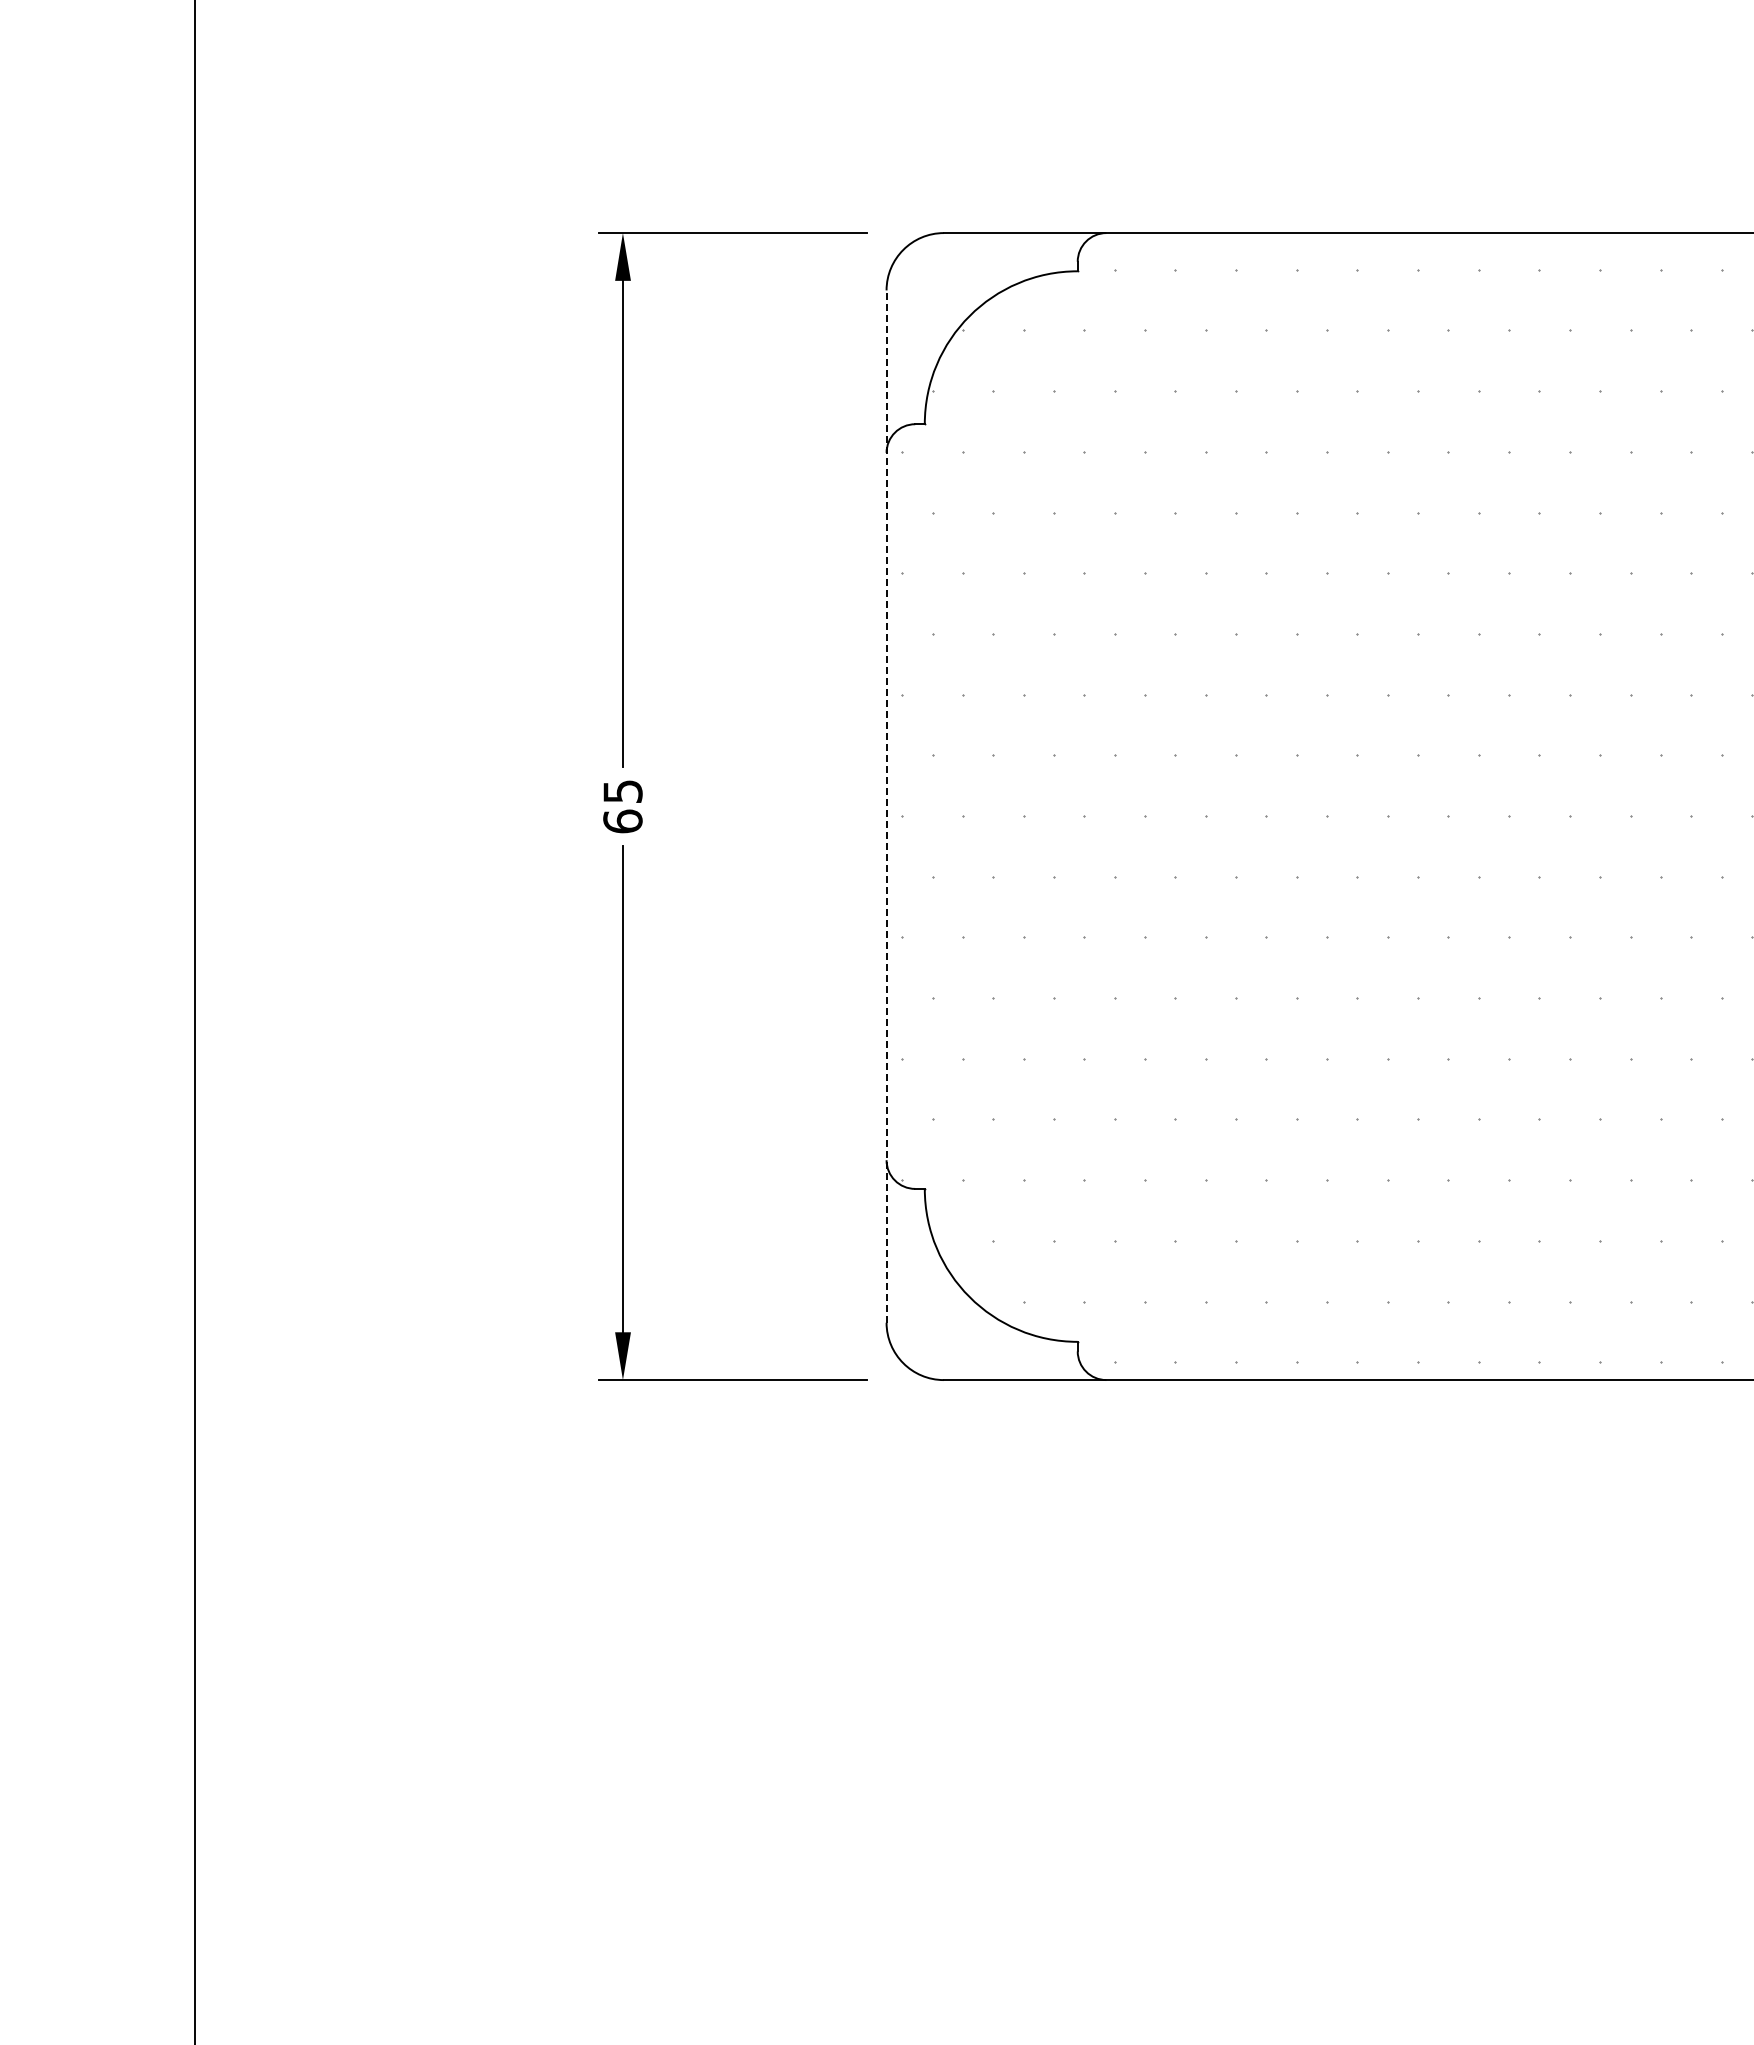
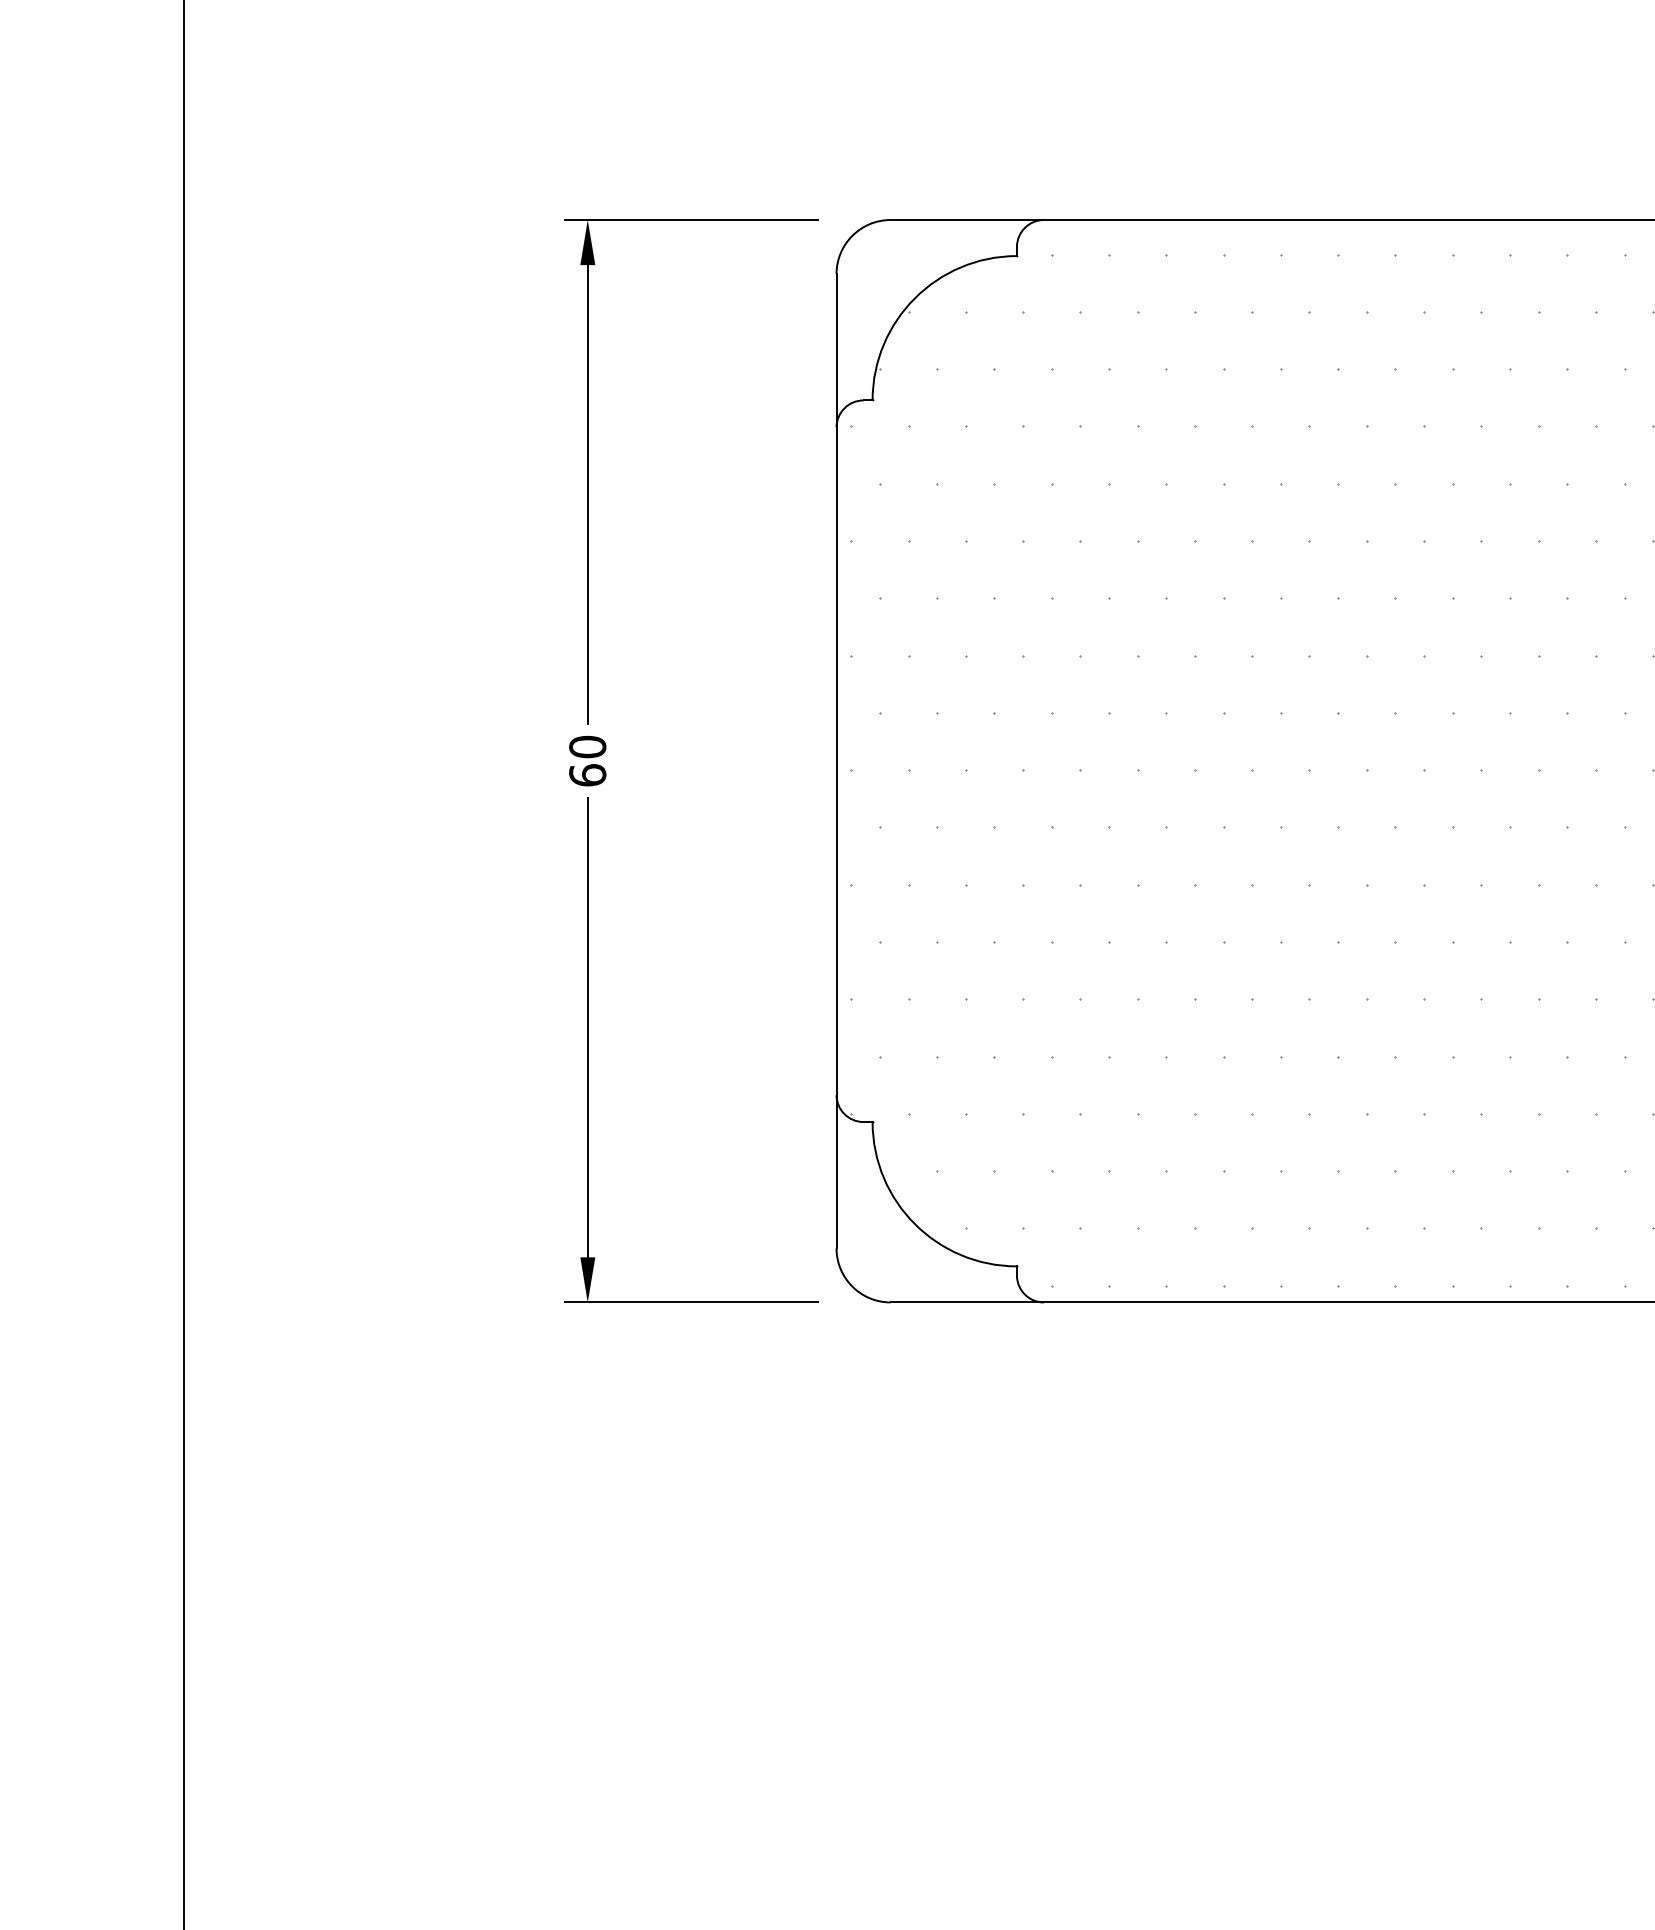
text: (622, 791) -> (587, 747), 65 -> 60
line: (886, 806) -> (836, 761), dashed -> solid

